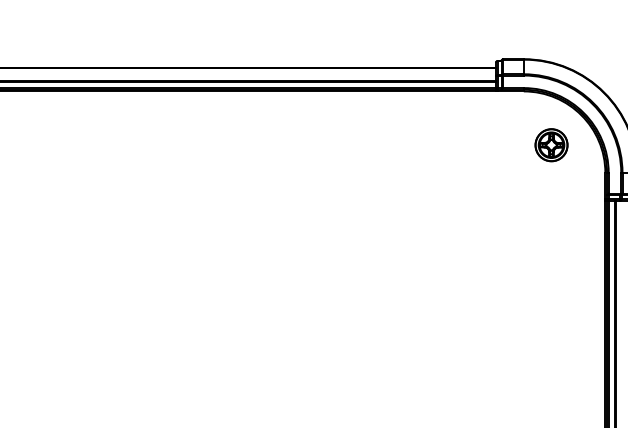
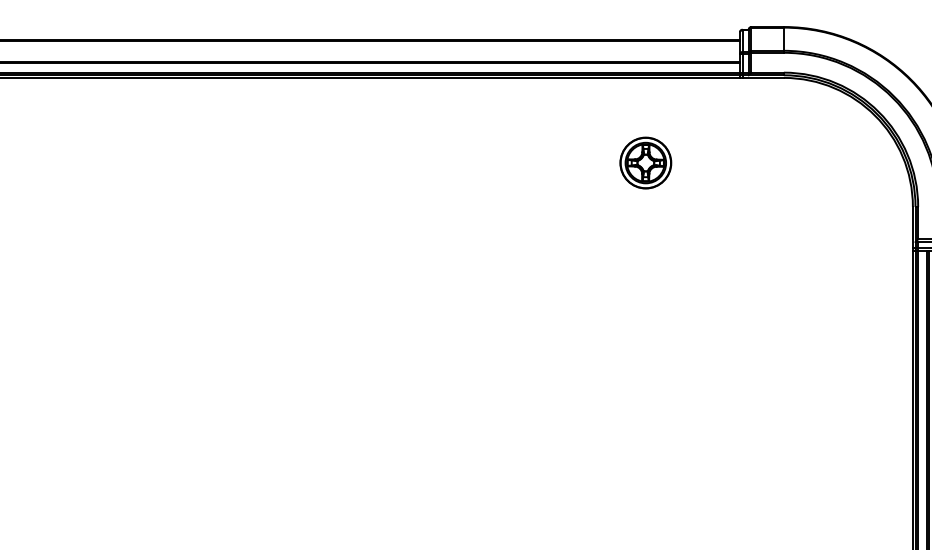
part: (551, 145) -> (645, 163), moved

